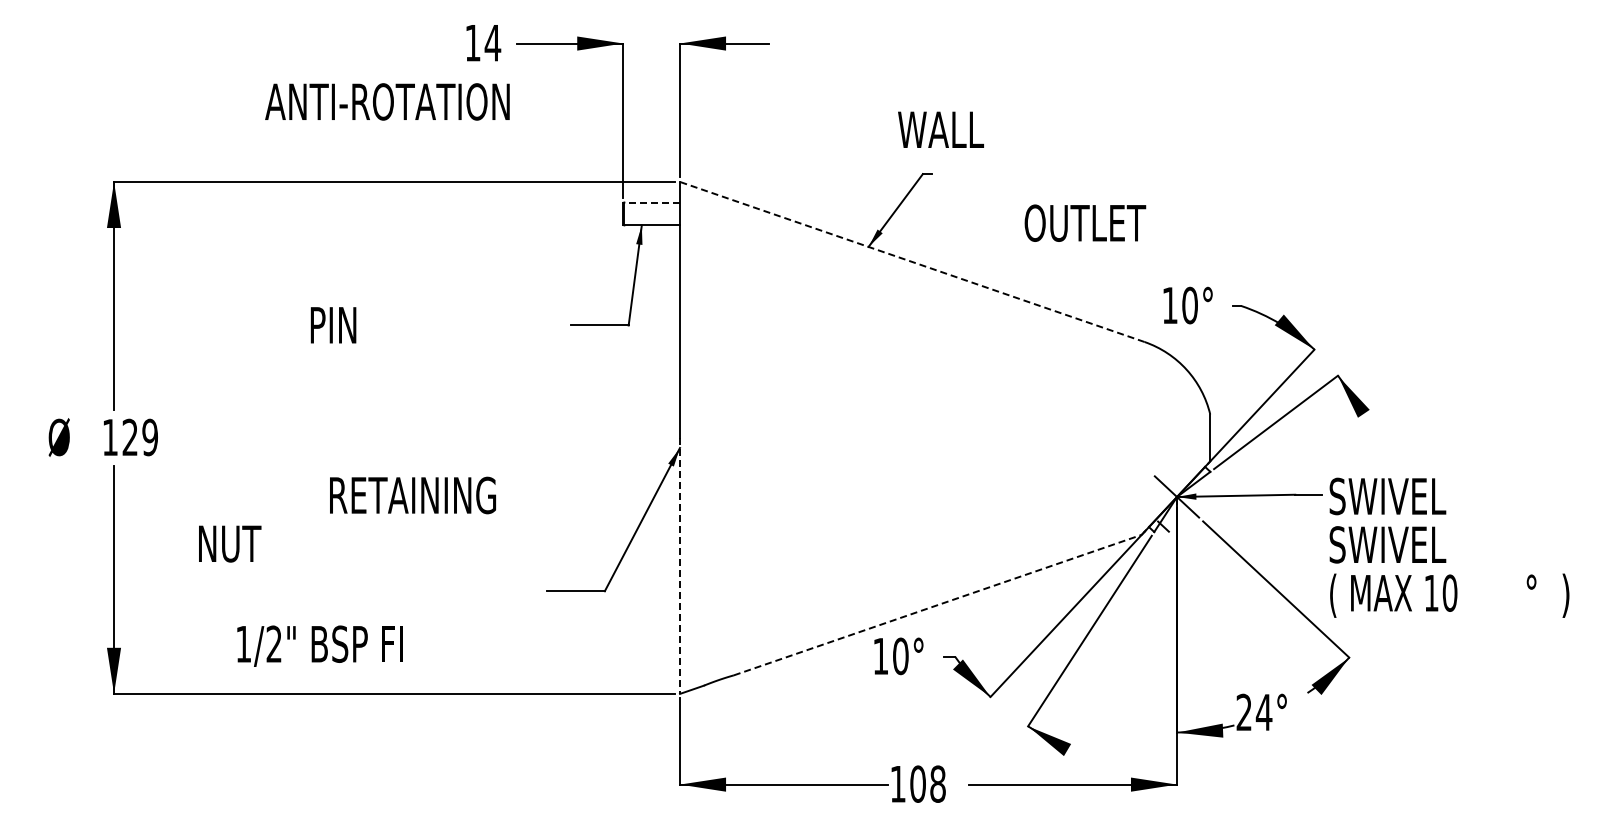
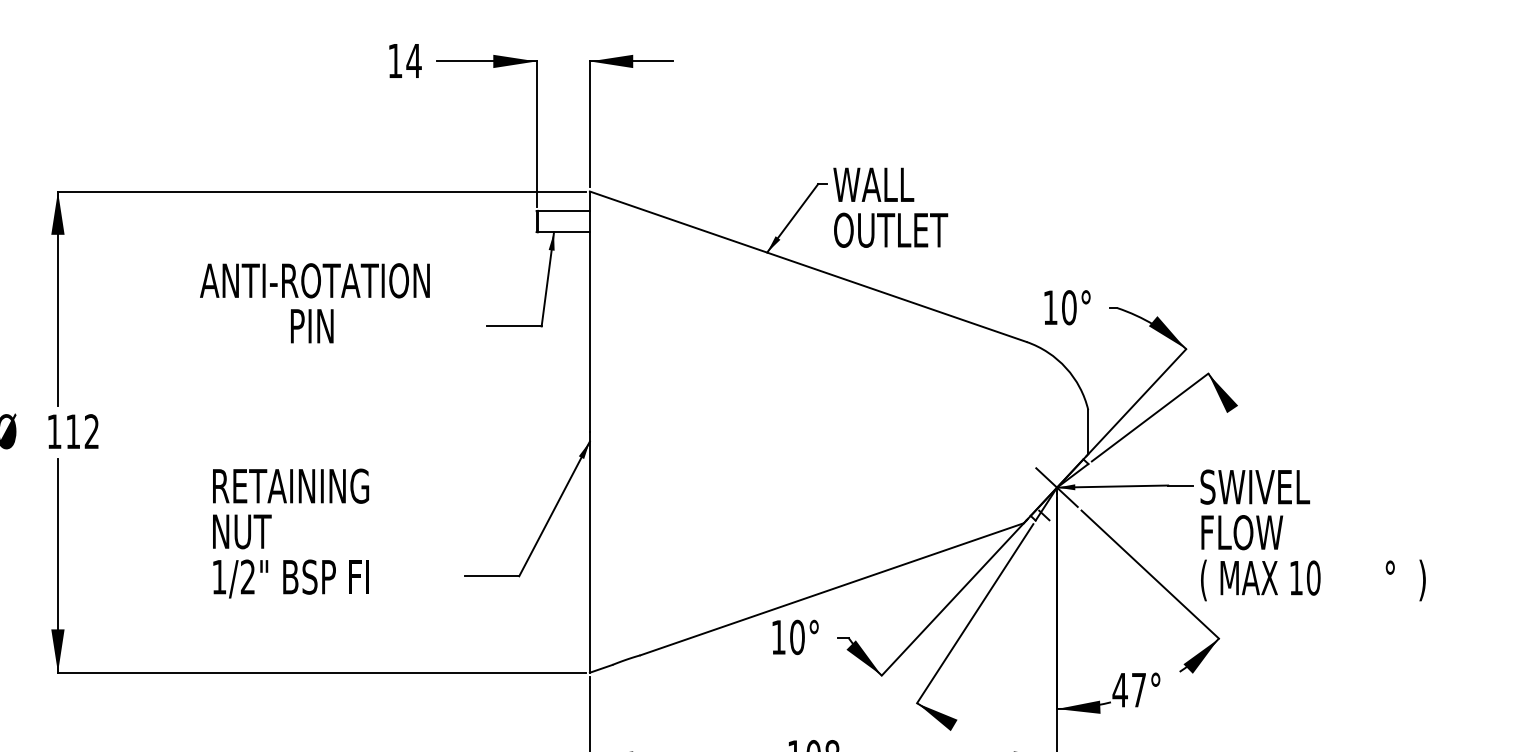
text: (387, 101) -> (314, 280), moved
text: (940, 129) -> (873, 184), moved
line: (652, 202) -> (564, 210), dashed -> solid
text: (1085, 222) -> (891, 229), moved
line: (912, 261) -> (808, 266), dashed -> solid
text: (333, 325) -> (312, 326), moved
text: (139, 437) -> (81, 431), 129 -> 112
text: (412, 495) -> (290, 486), moved
text: (230, 543) -> (242, 531), moved
text: (1387, 544) -> (1254, 532), SWIVEL -> FLOW
line: (680, 565) -> (590, 552), dashed -> solid
line: (937, 605) -> (831, 589), dashed -> solid
text: (319, 645) -> (290, 578), moved
text: (1254, 711) -> (1129, 689), 24° -> 47°

